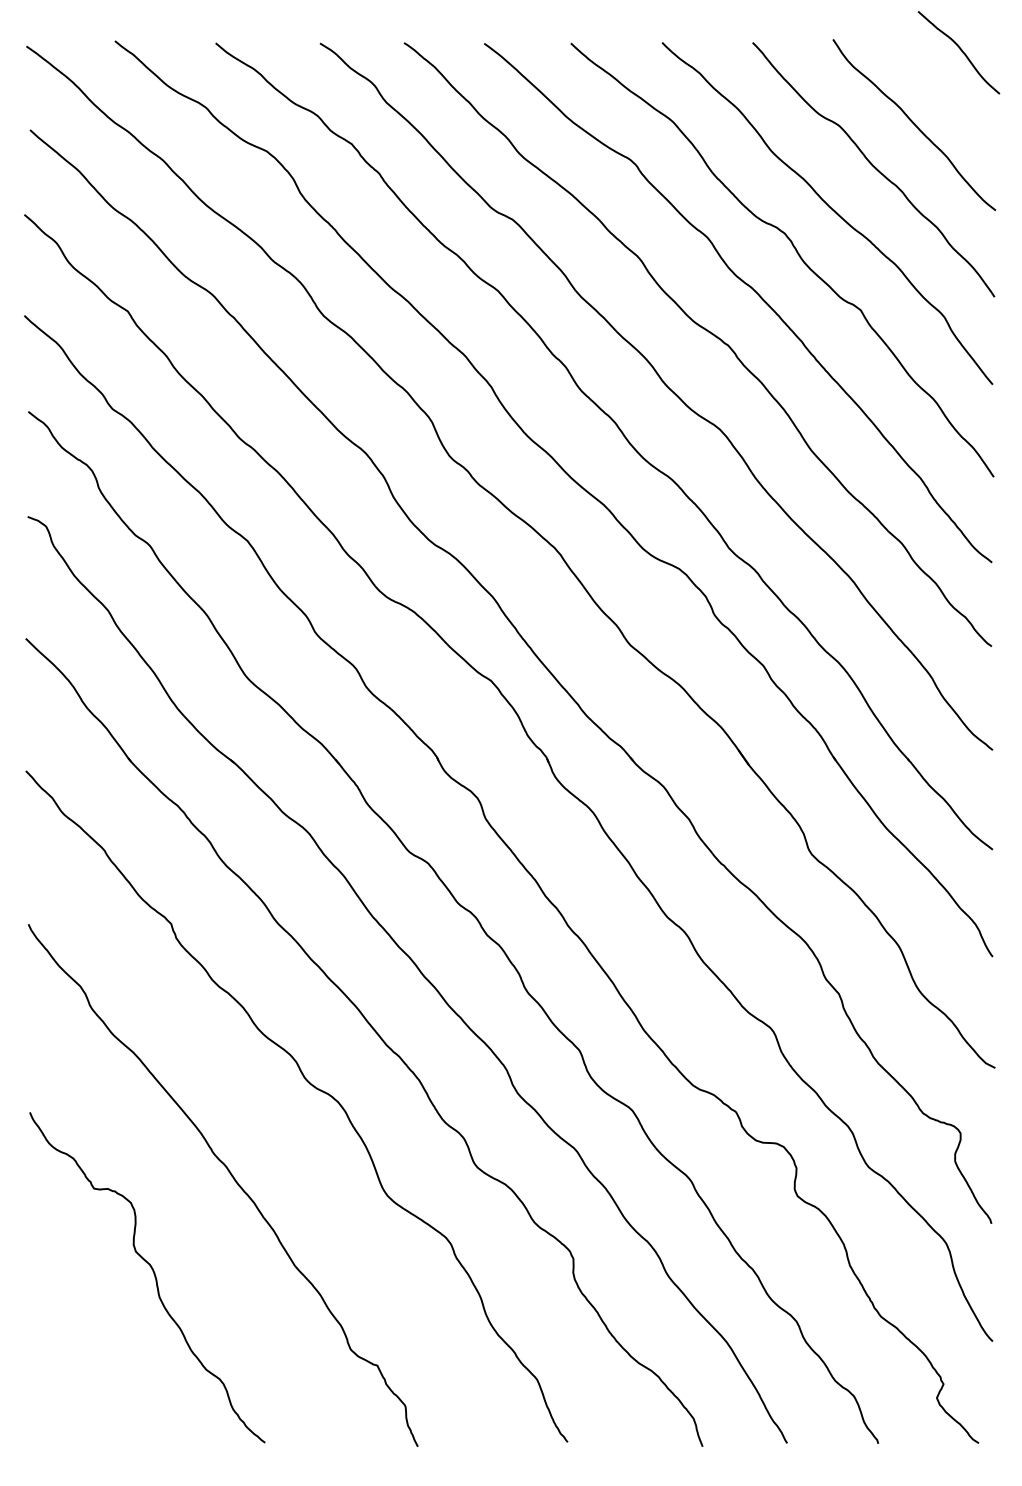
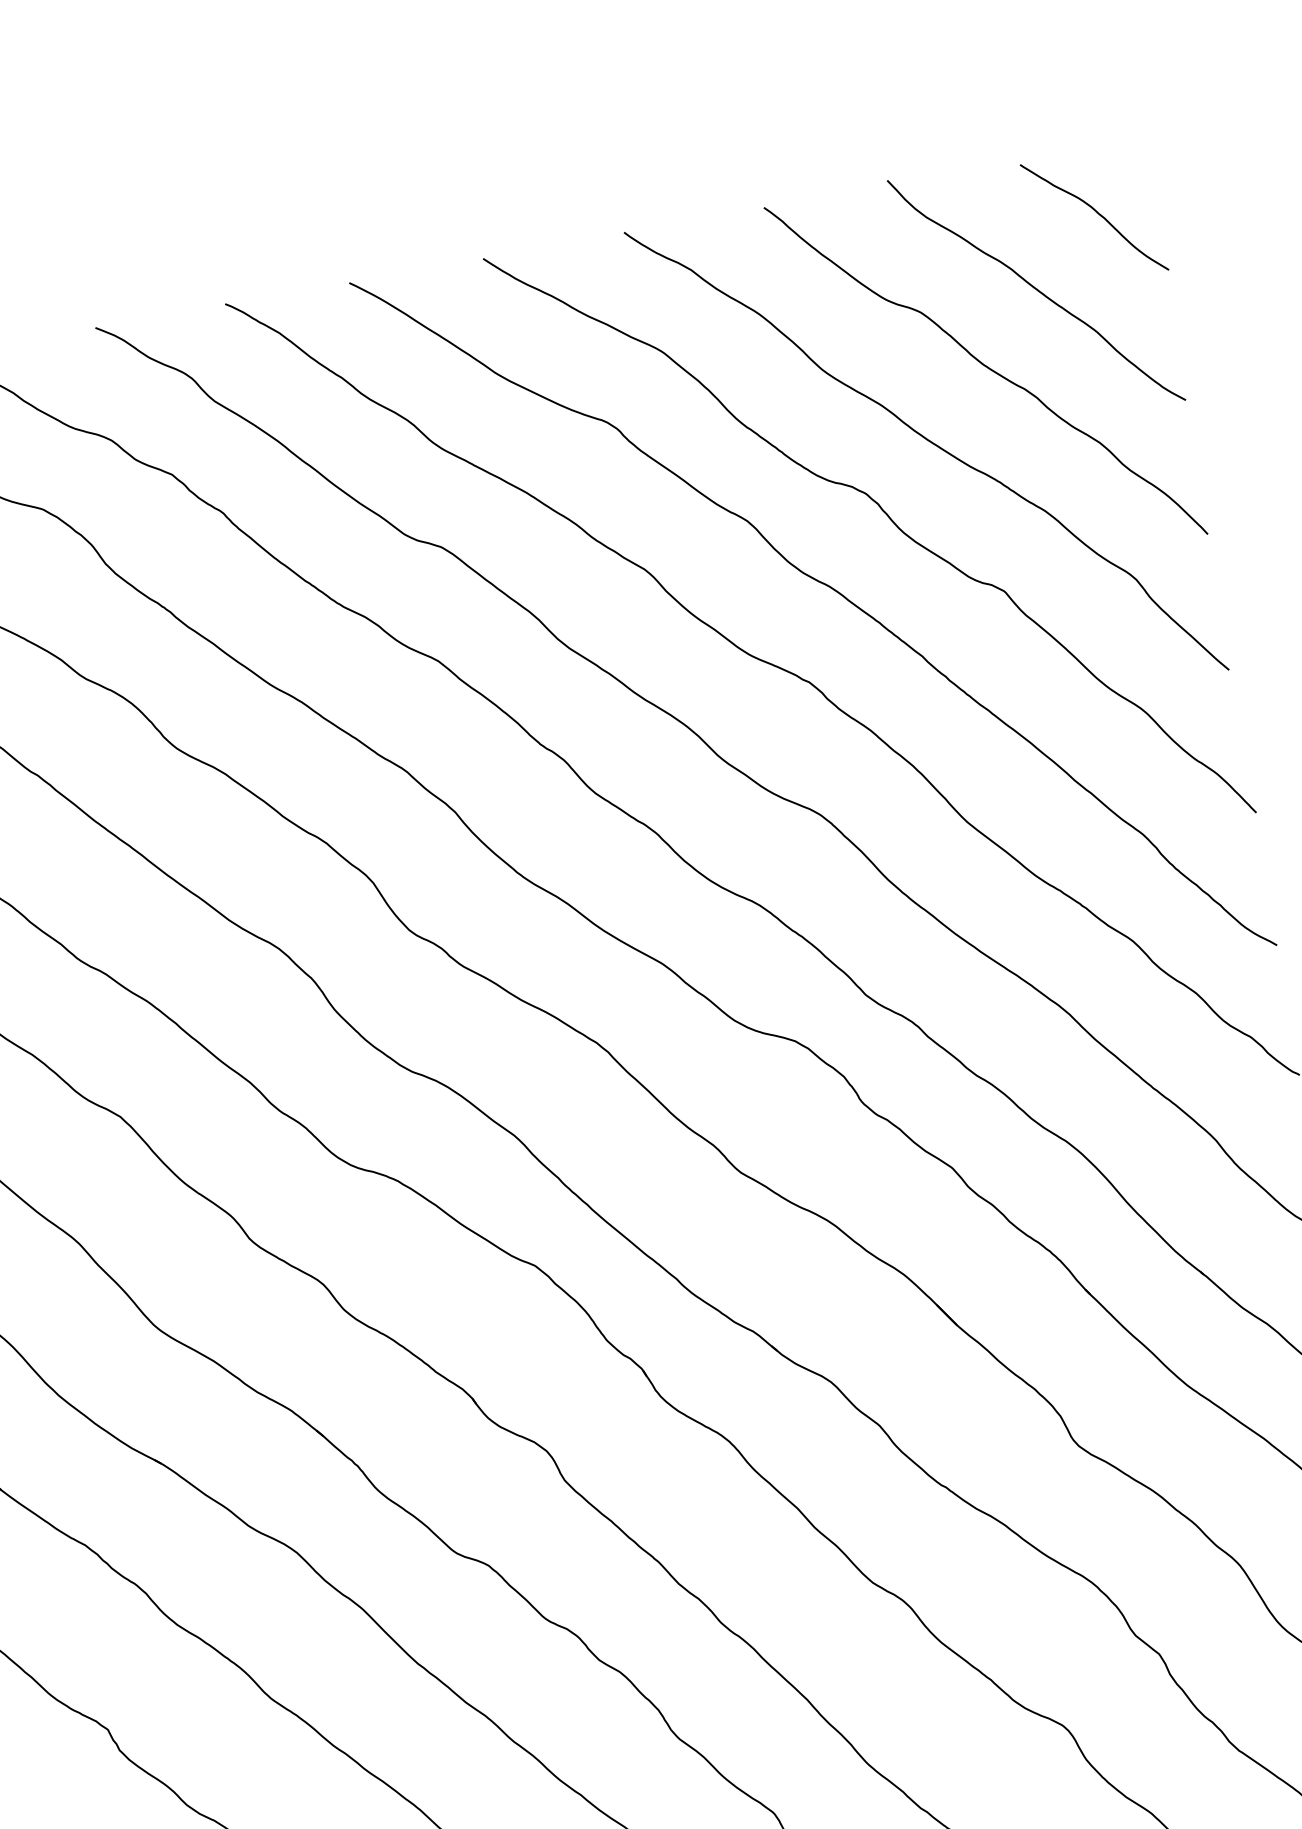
curve: (960, 50) -> (1096, 213), moved

